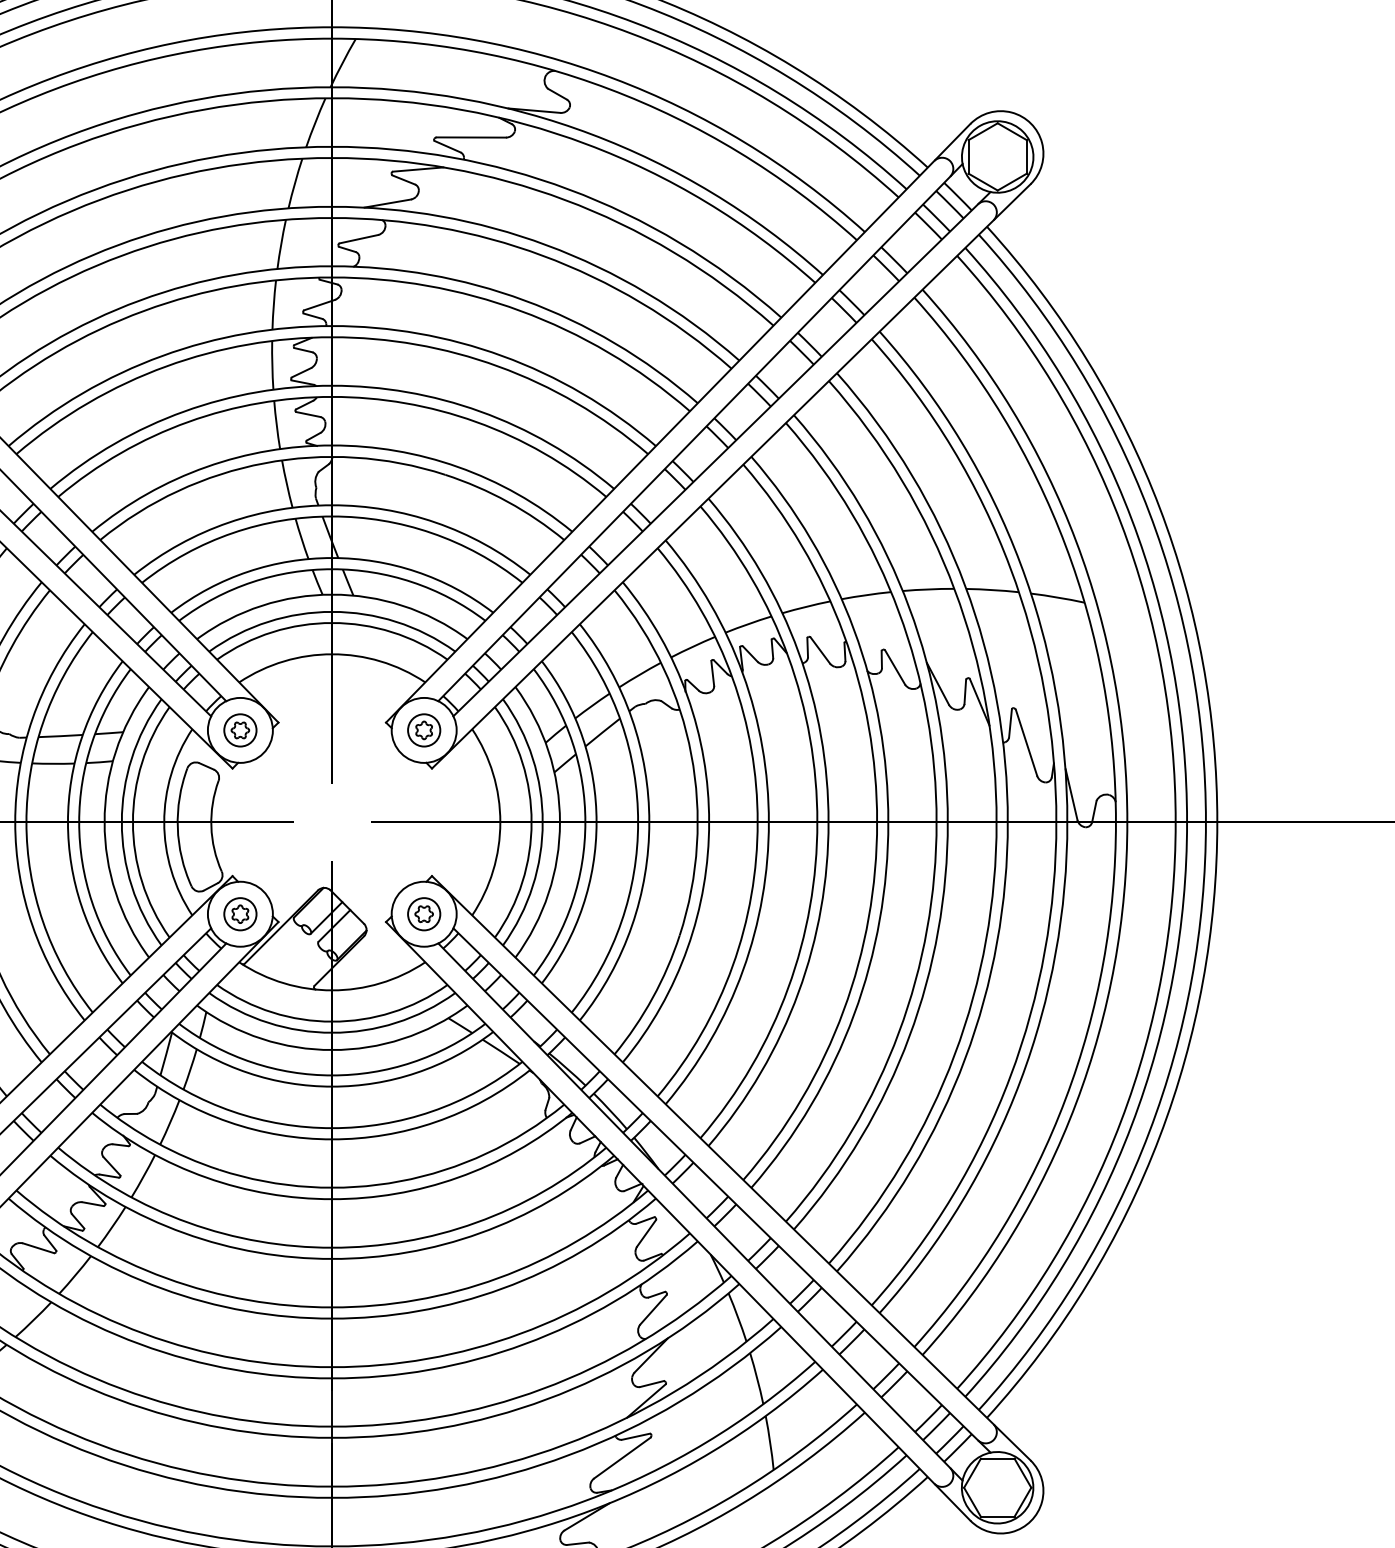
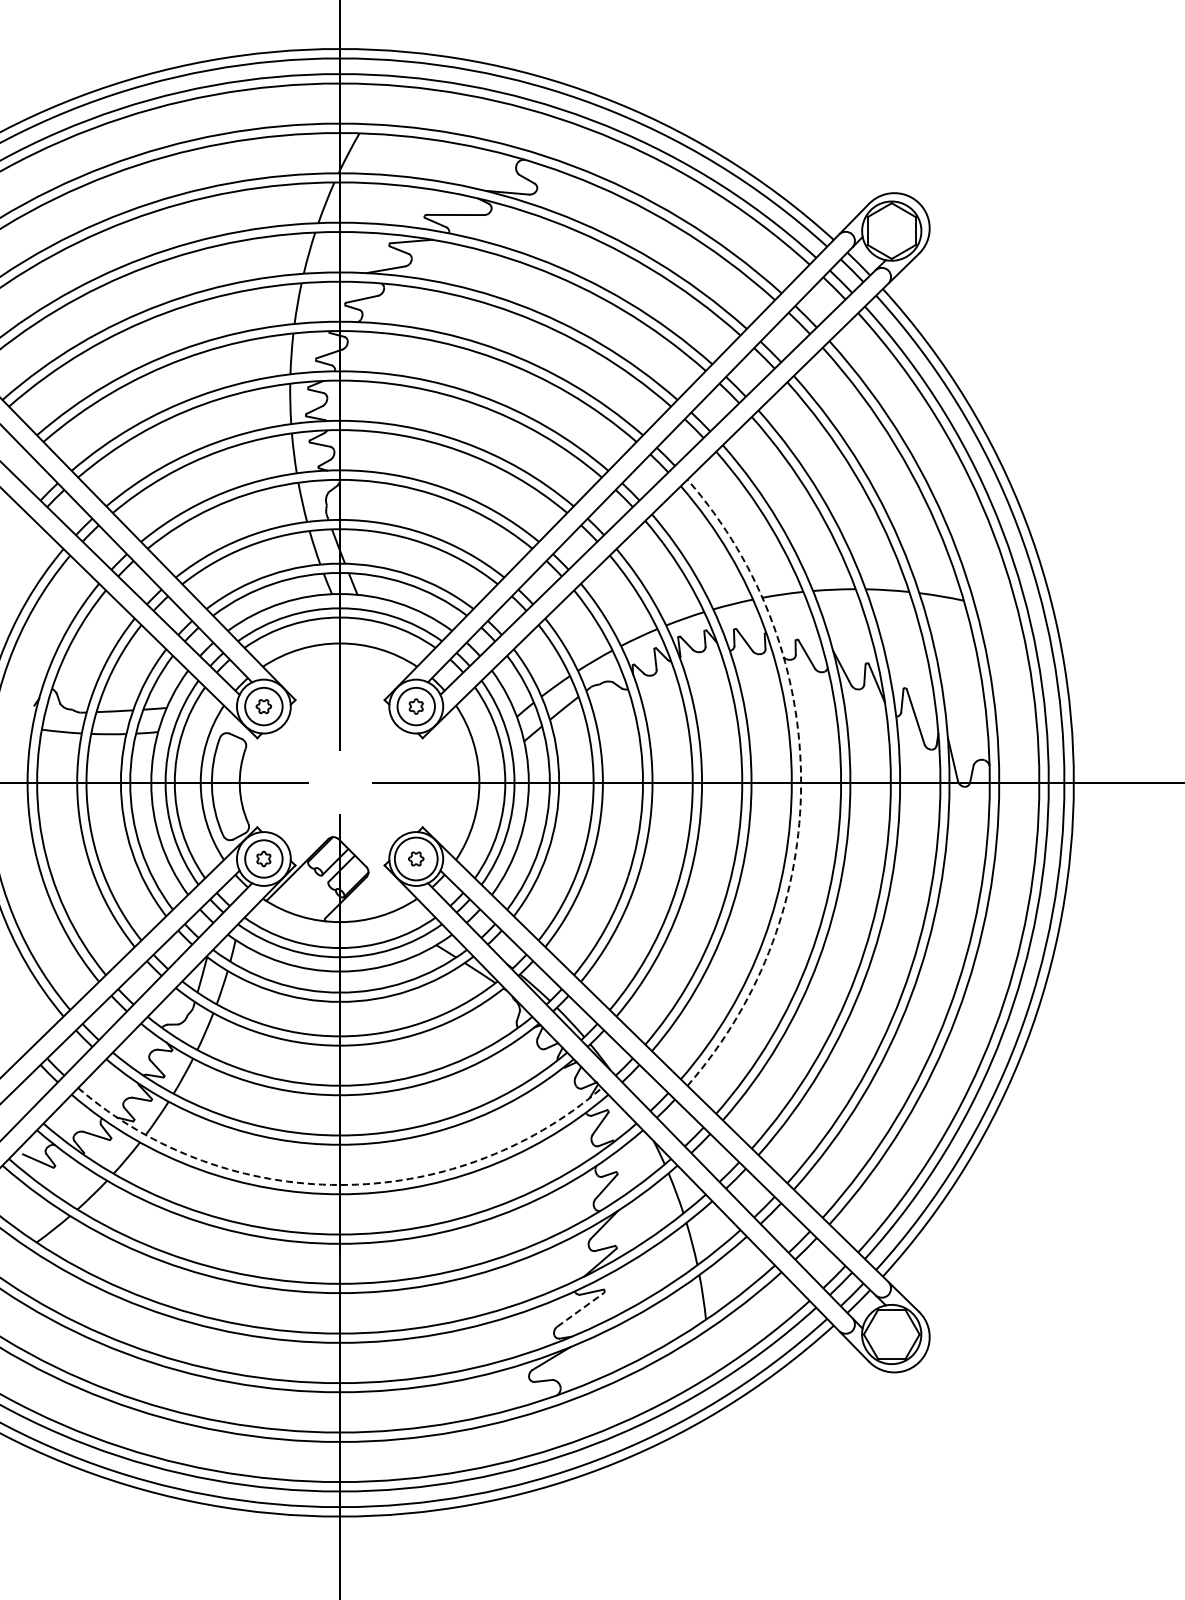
circle: (239, 730) -> (263, 706), size x1.4
circle: (423, 730) -> (415, 706), size x1.4
arc: (888, 821) -> (801, 782), solid -> dashed
circle: (239, 913) -> (263, 858), size x1.4
circle: (423, 913) -> (415, 858), size x1.6
arc: (332, 1308) -> (340, 1185), solid -> dashed
line: (622, 1457) -> (580, 1309), solid -> dashed

